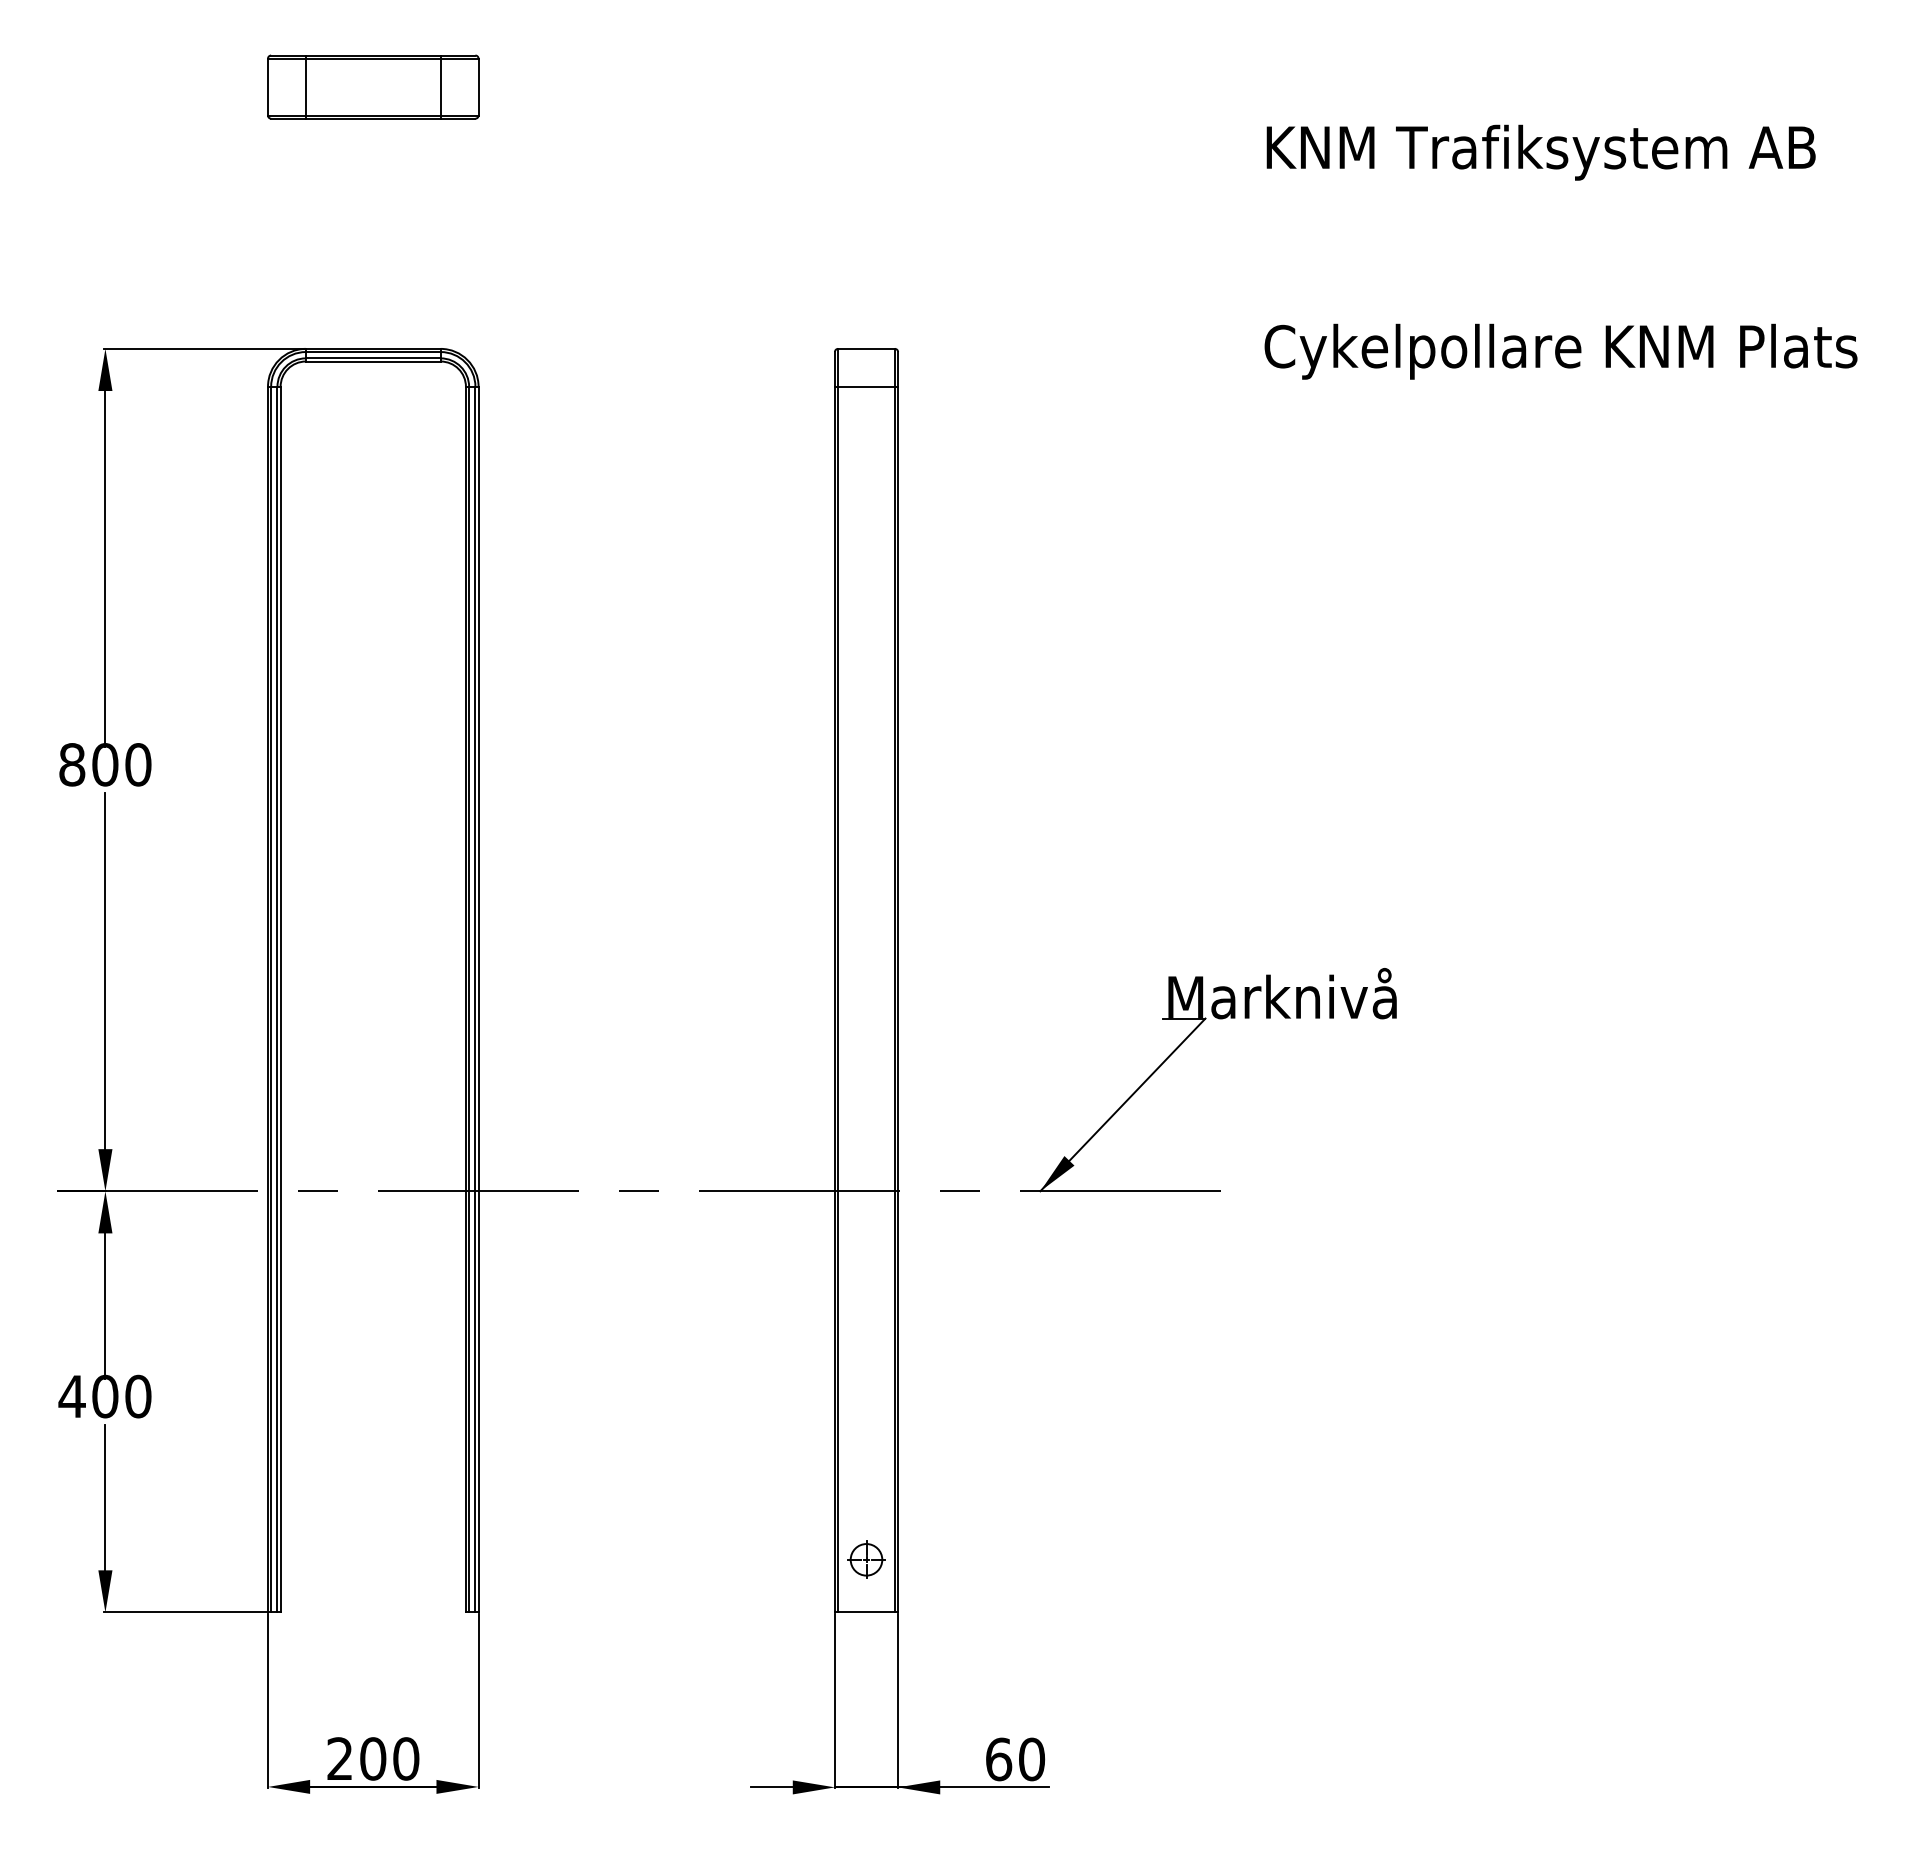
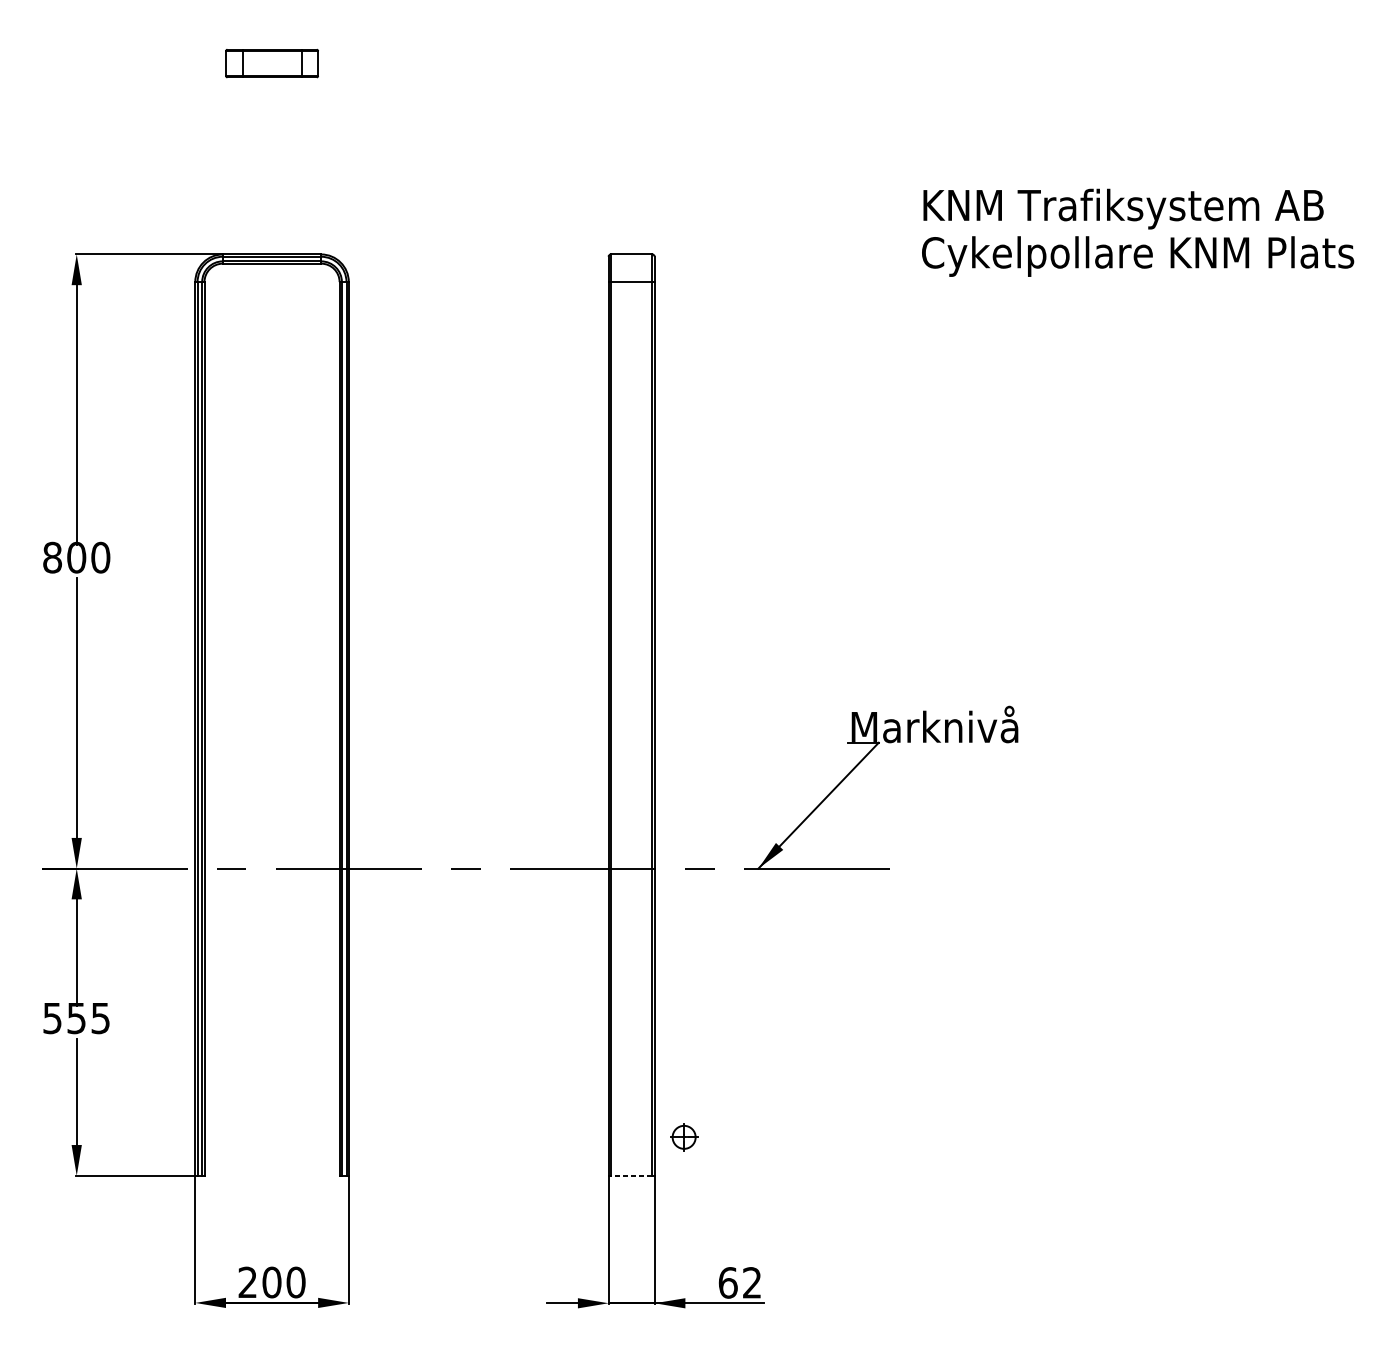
part: (373, 86) -> (272, 63), size x0.6
text: (1540, 152) -> (1123, 208), moved
text: (104, 1396) -> (76, 1018), 400 -> 555
part: (866, 1559) -> (684, 1137), moved
line: (866, 1612) -> (631, 1175), solid -> dashed
text: (1032, 1759) -> (752, 1282), 60 -> 62

